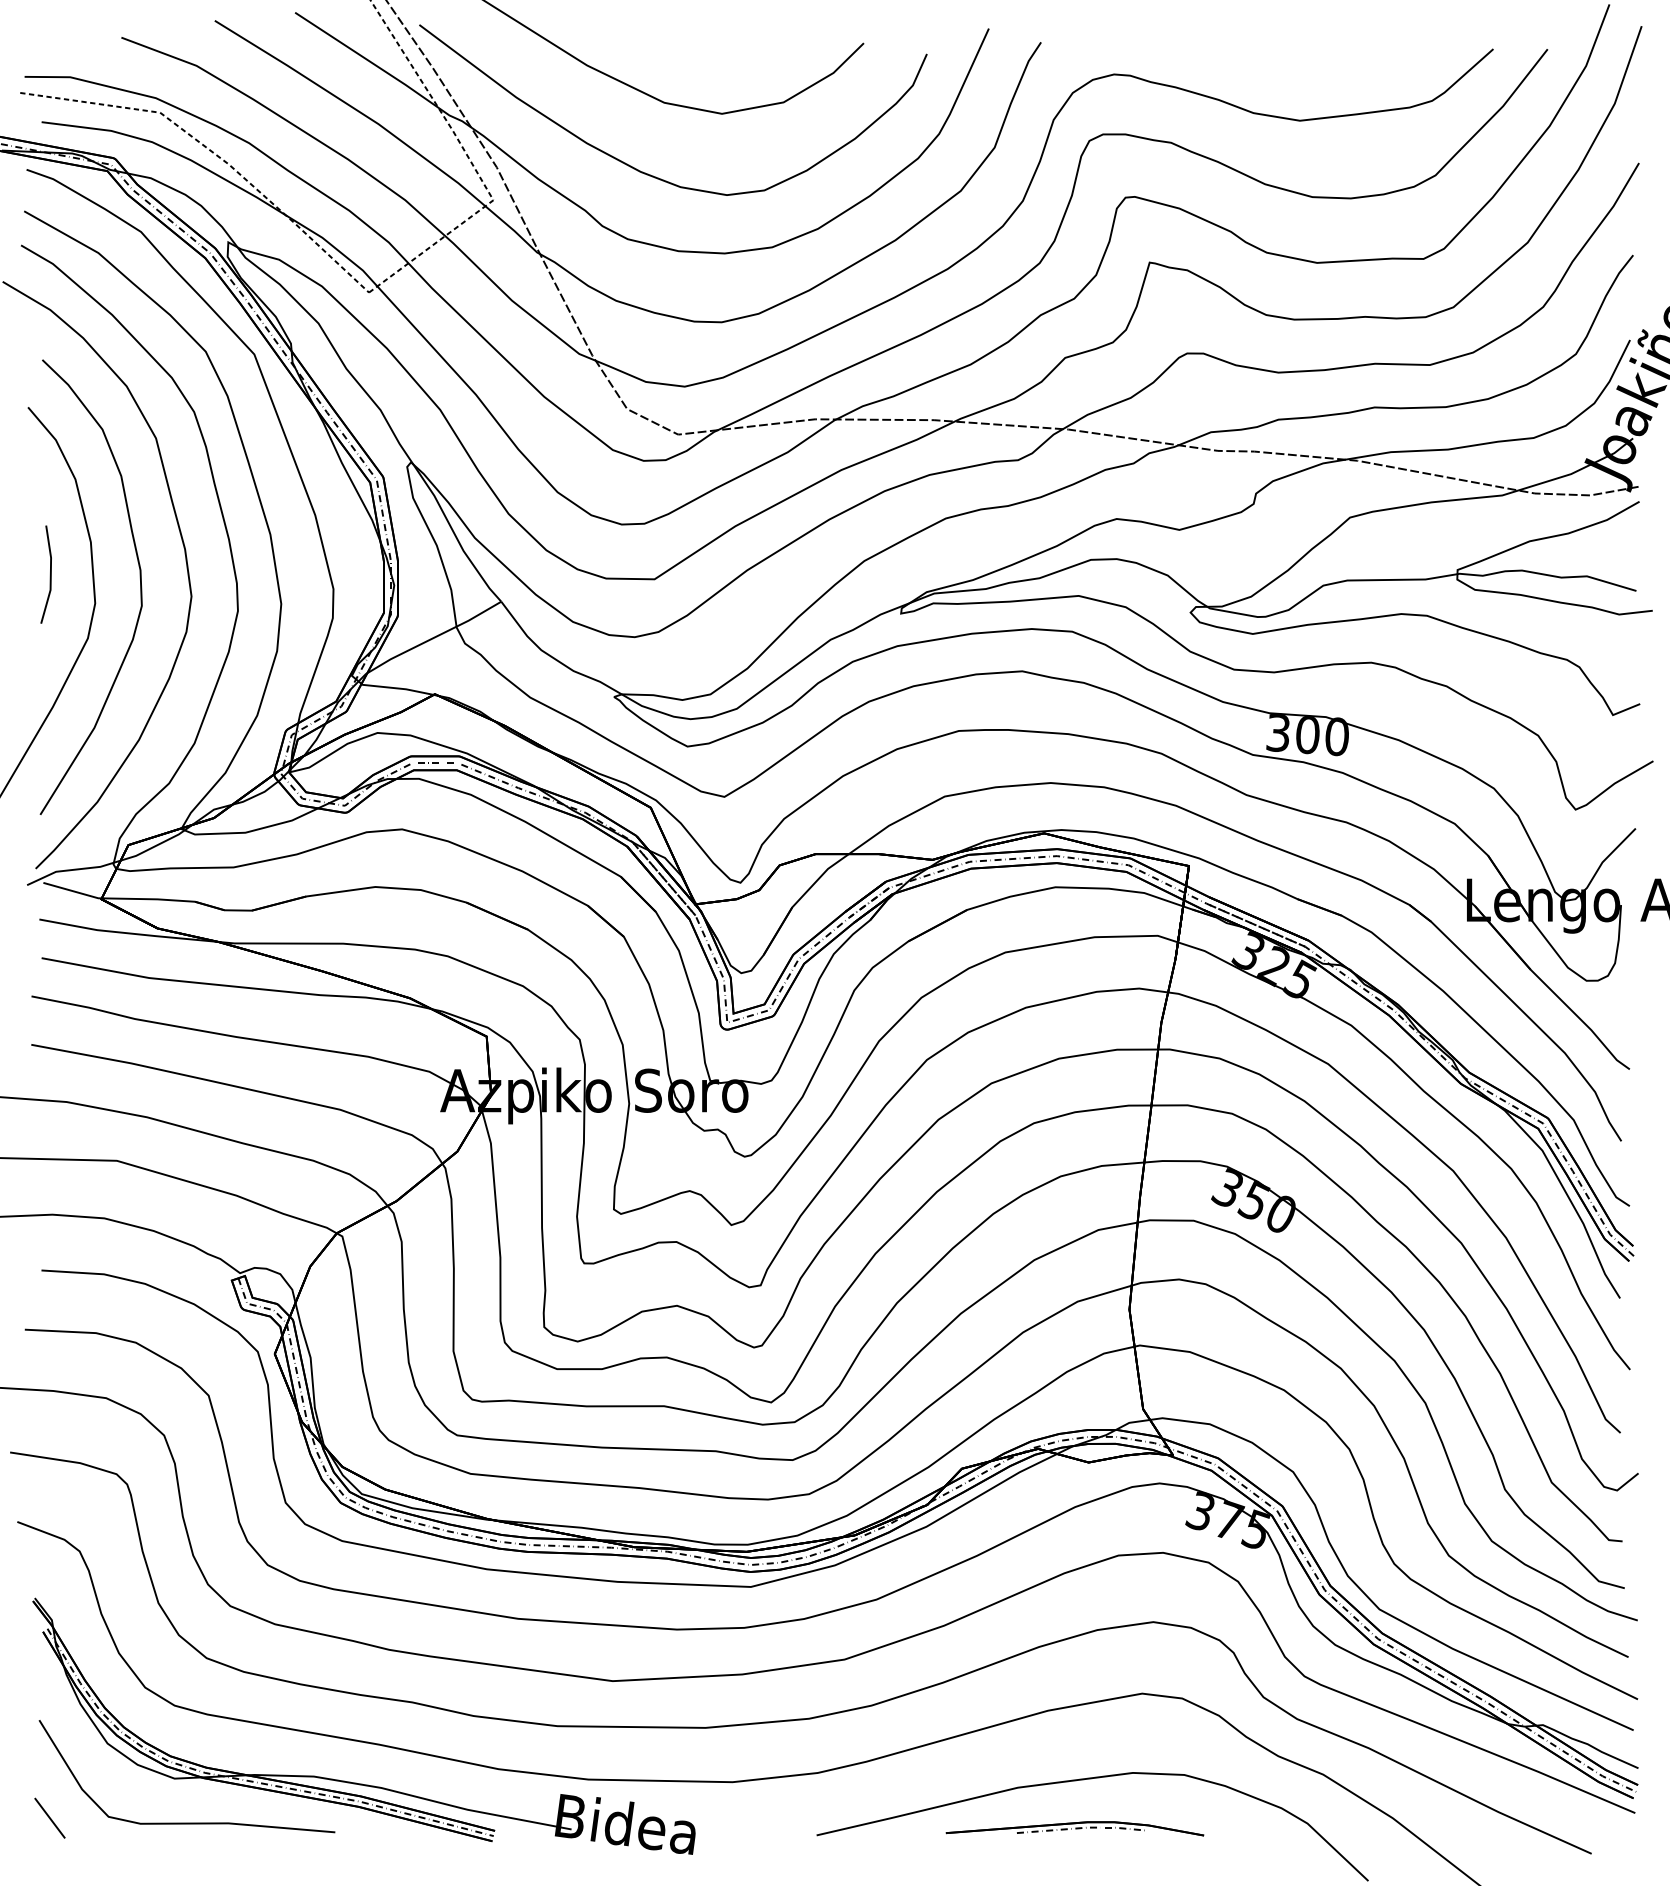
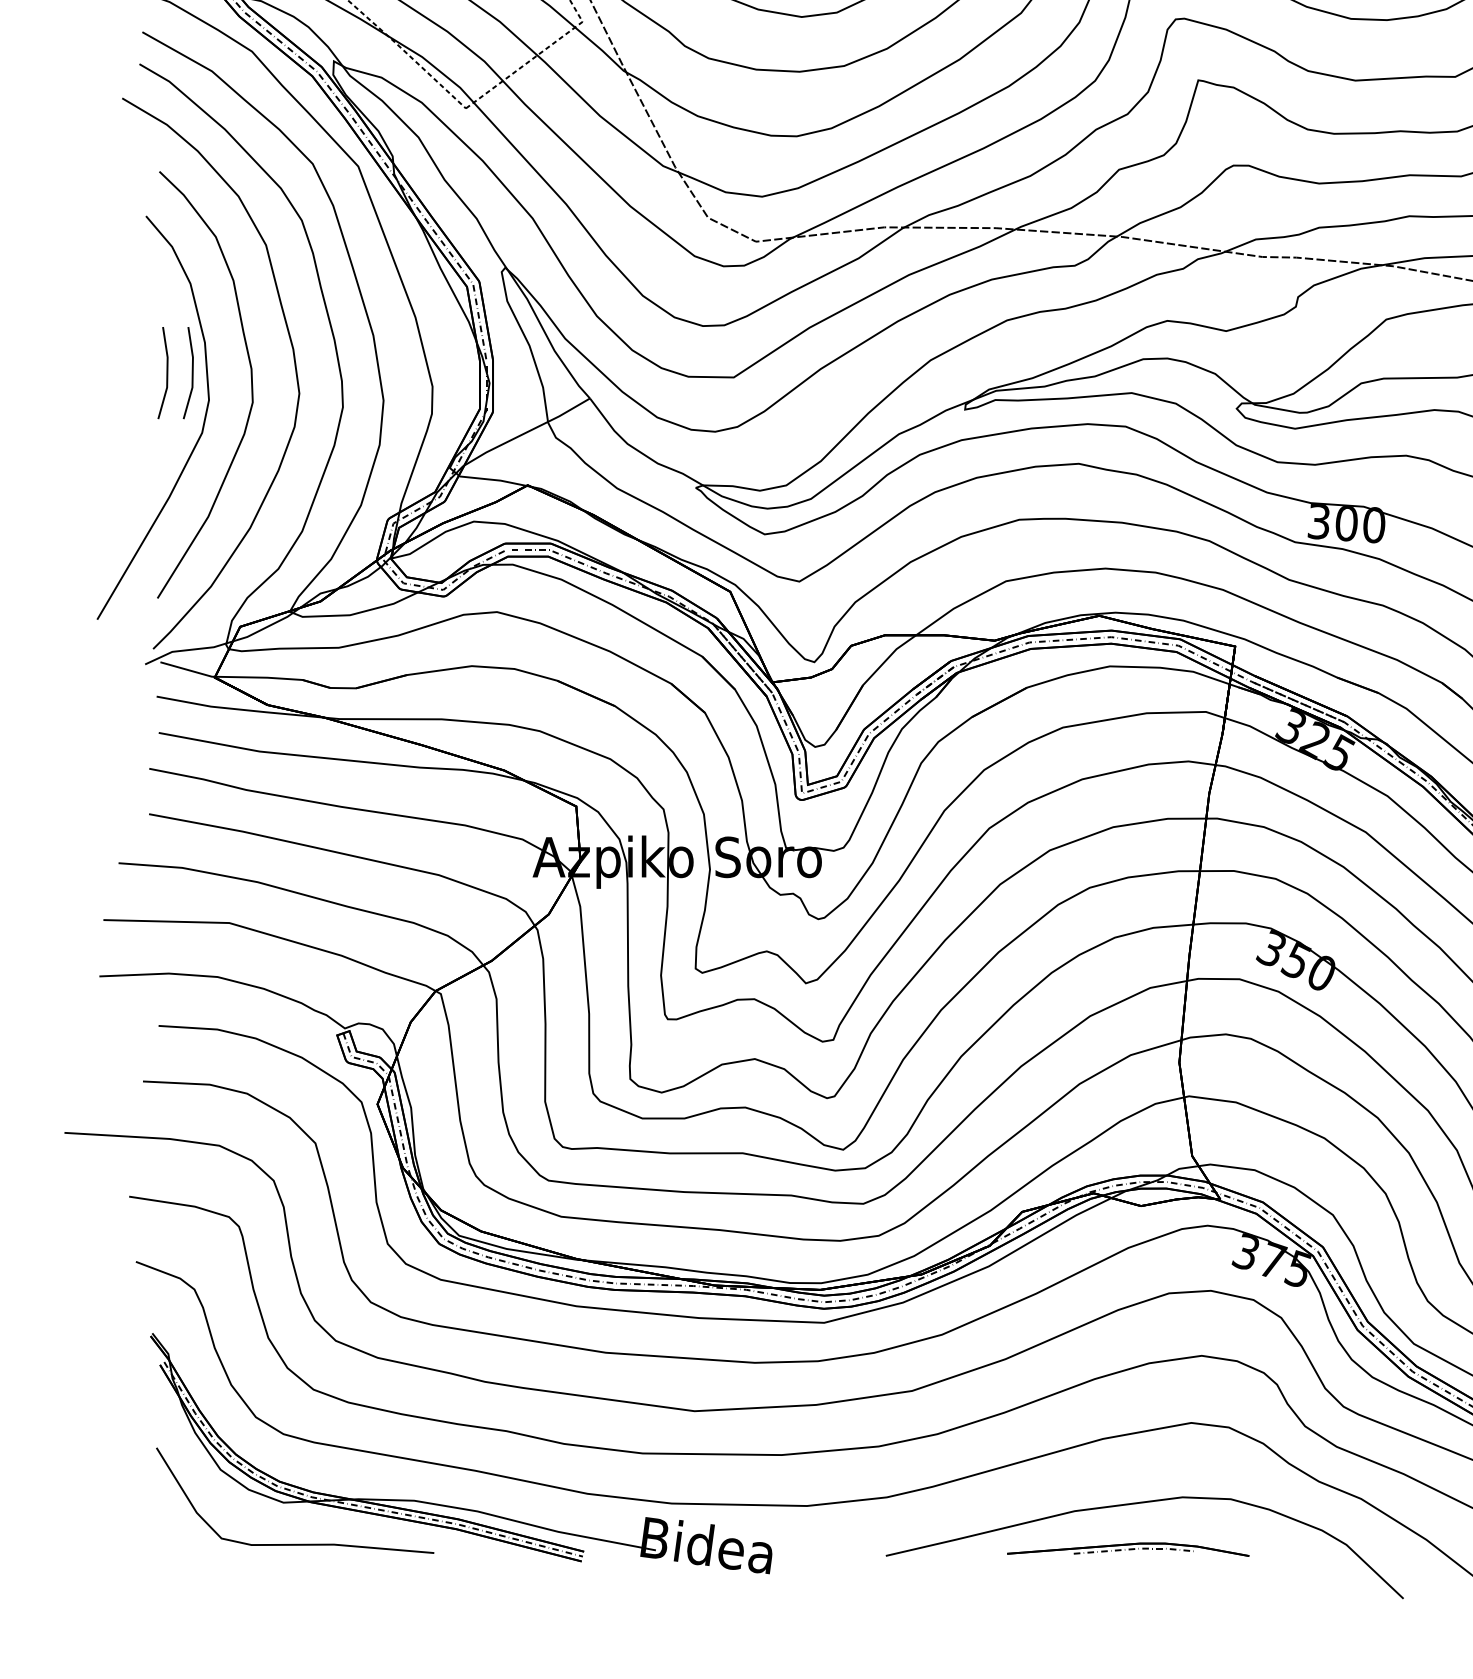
line: (76, 575) -> (191, 373), added
line: (49, 1817) -> (166, 1539), removed

